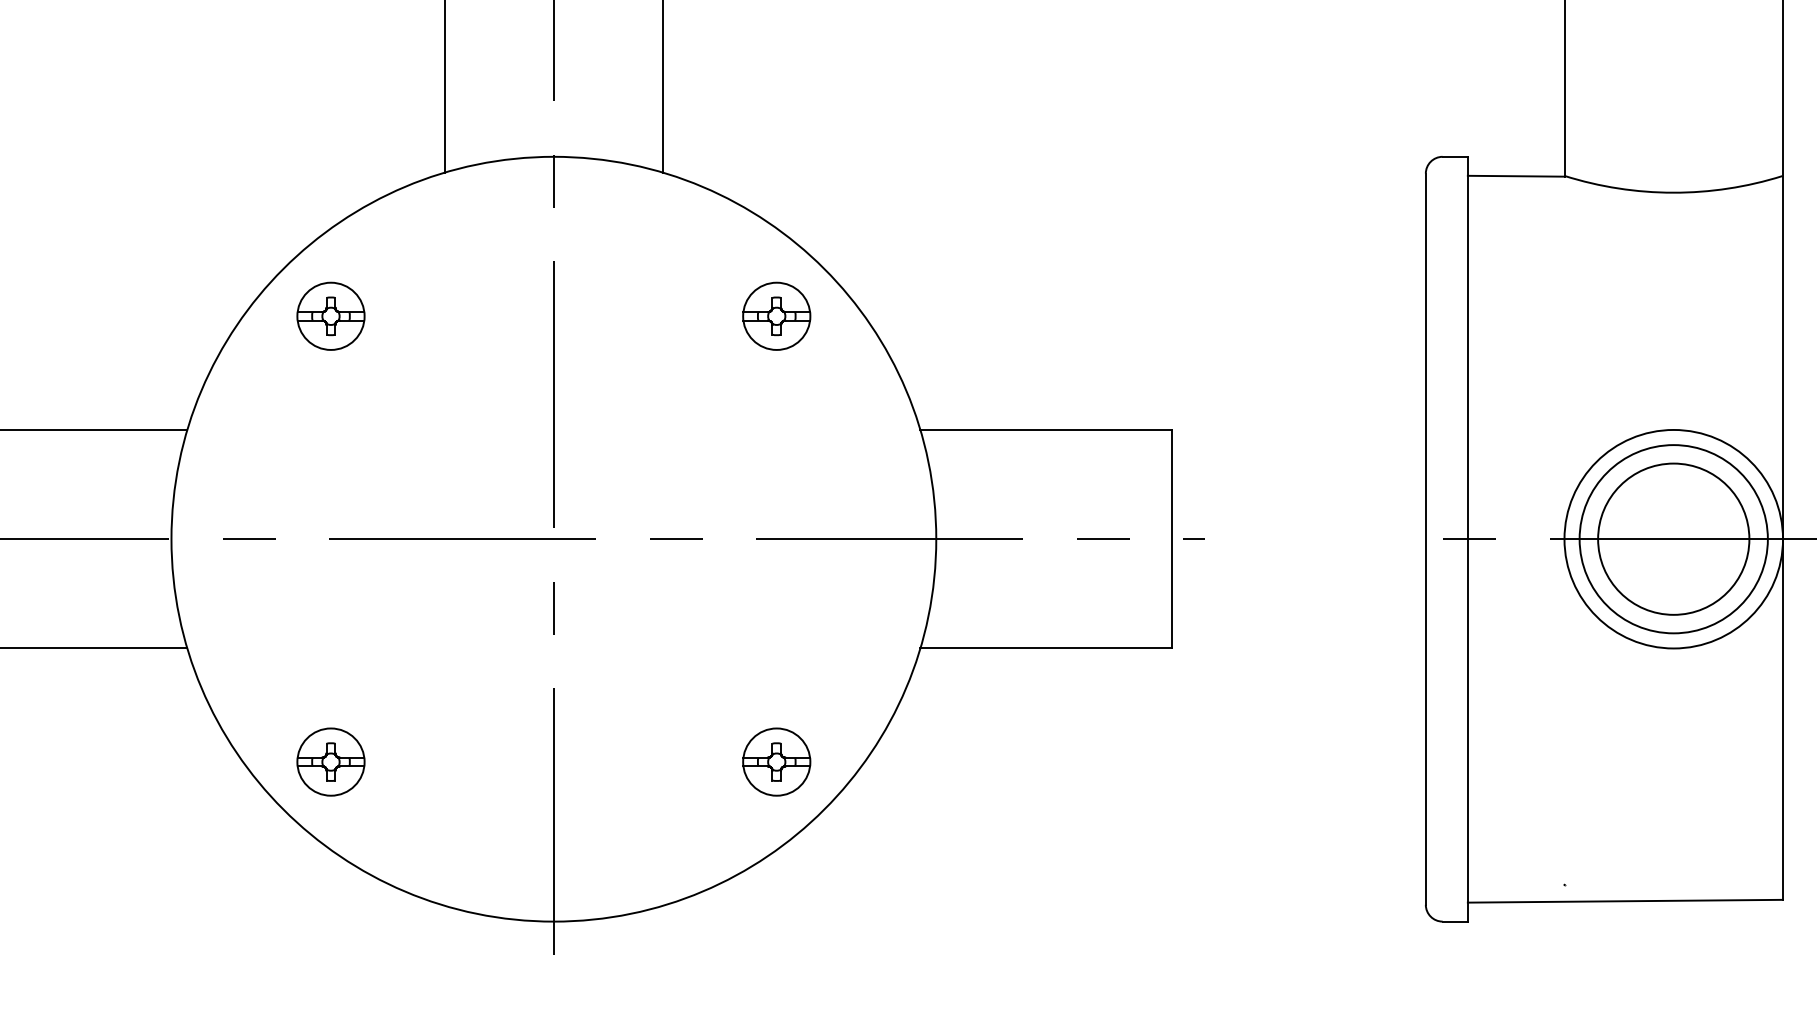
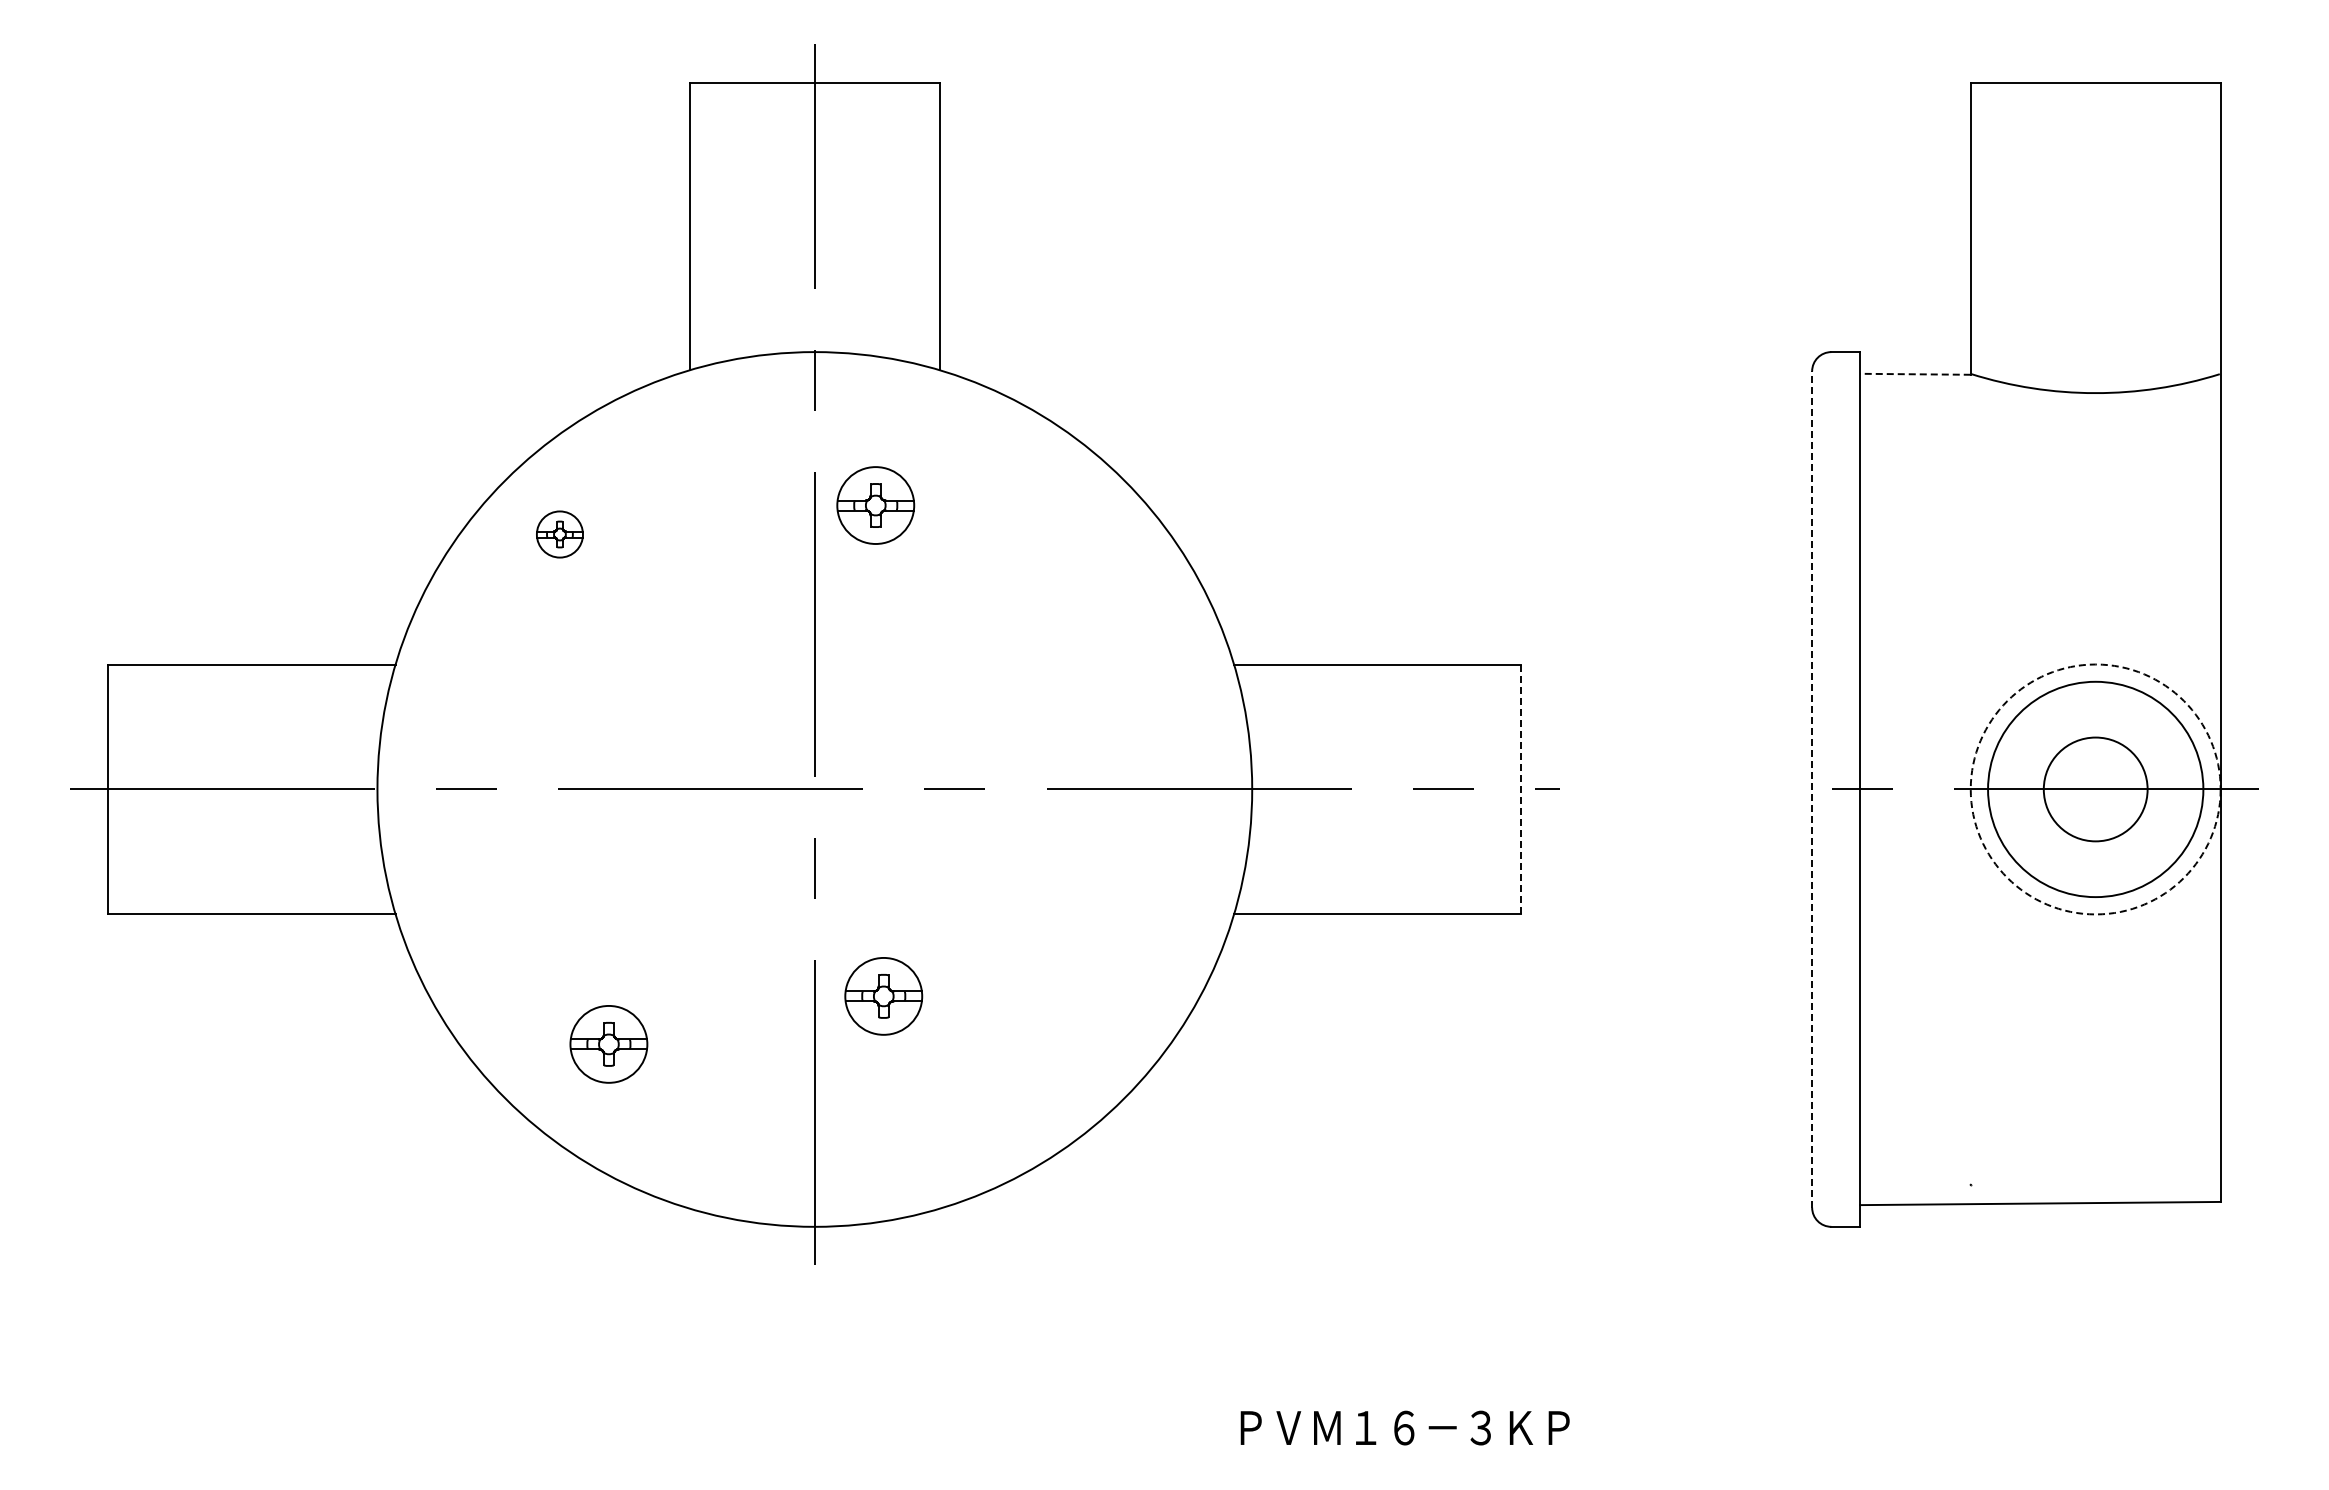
line: (1515, 176) -> (1914, 374), solid -> dashed
part: (330, 316) -> (559, 534), size x0.6
part: (776, 316) -> (875, 505), moved
line: (1426, 538) -> (1812, 788), solid -> dashed
circle: (1673, 538) -> (2095, 788), size x0.6
line: (1171, 539) -> (1521, 789), solid -> dashed
circle: (1673, 539) -> (2095, 789), solid -> dashed
part: (330, 762) -> (608, 1044), moved
part: (776, 762) -> (883, 996), moved

